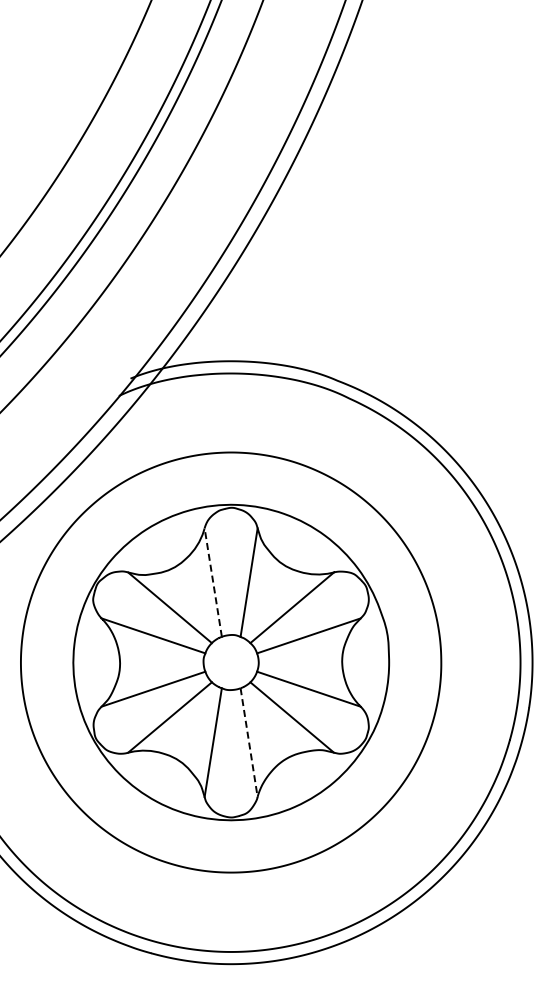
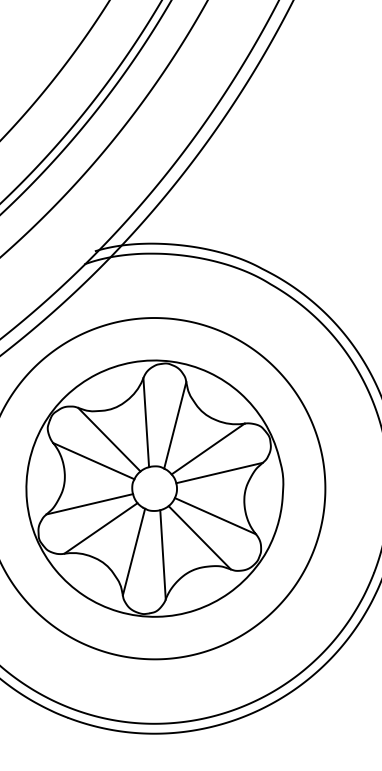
line: (213, 582) -> (146, 422), dashed -> solid
line: (249, 743) -> (163, 555), dashed -> solid

